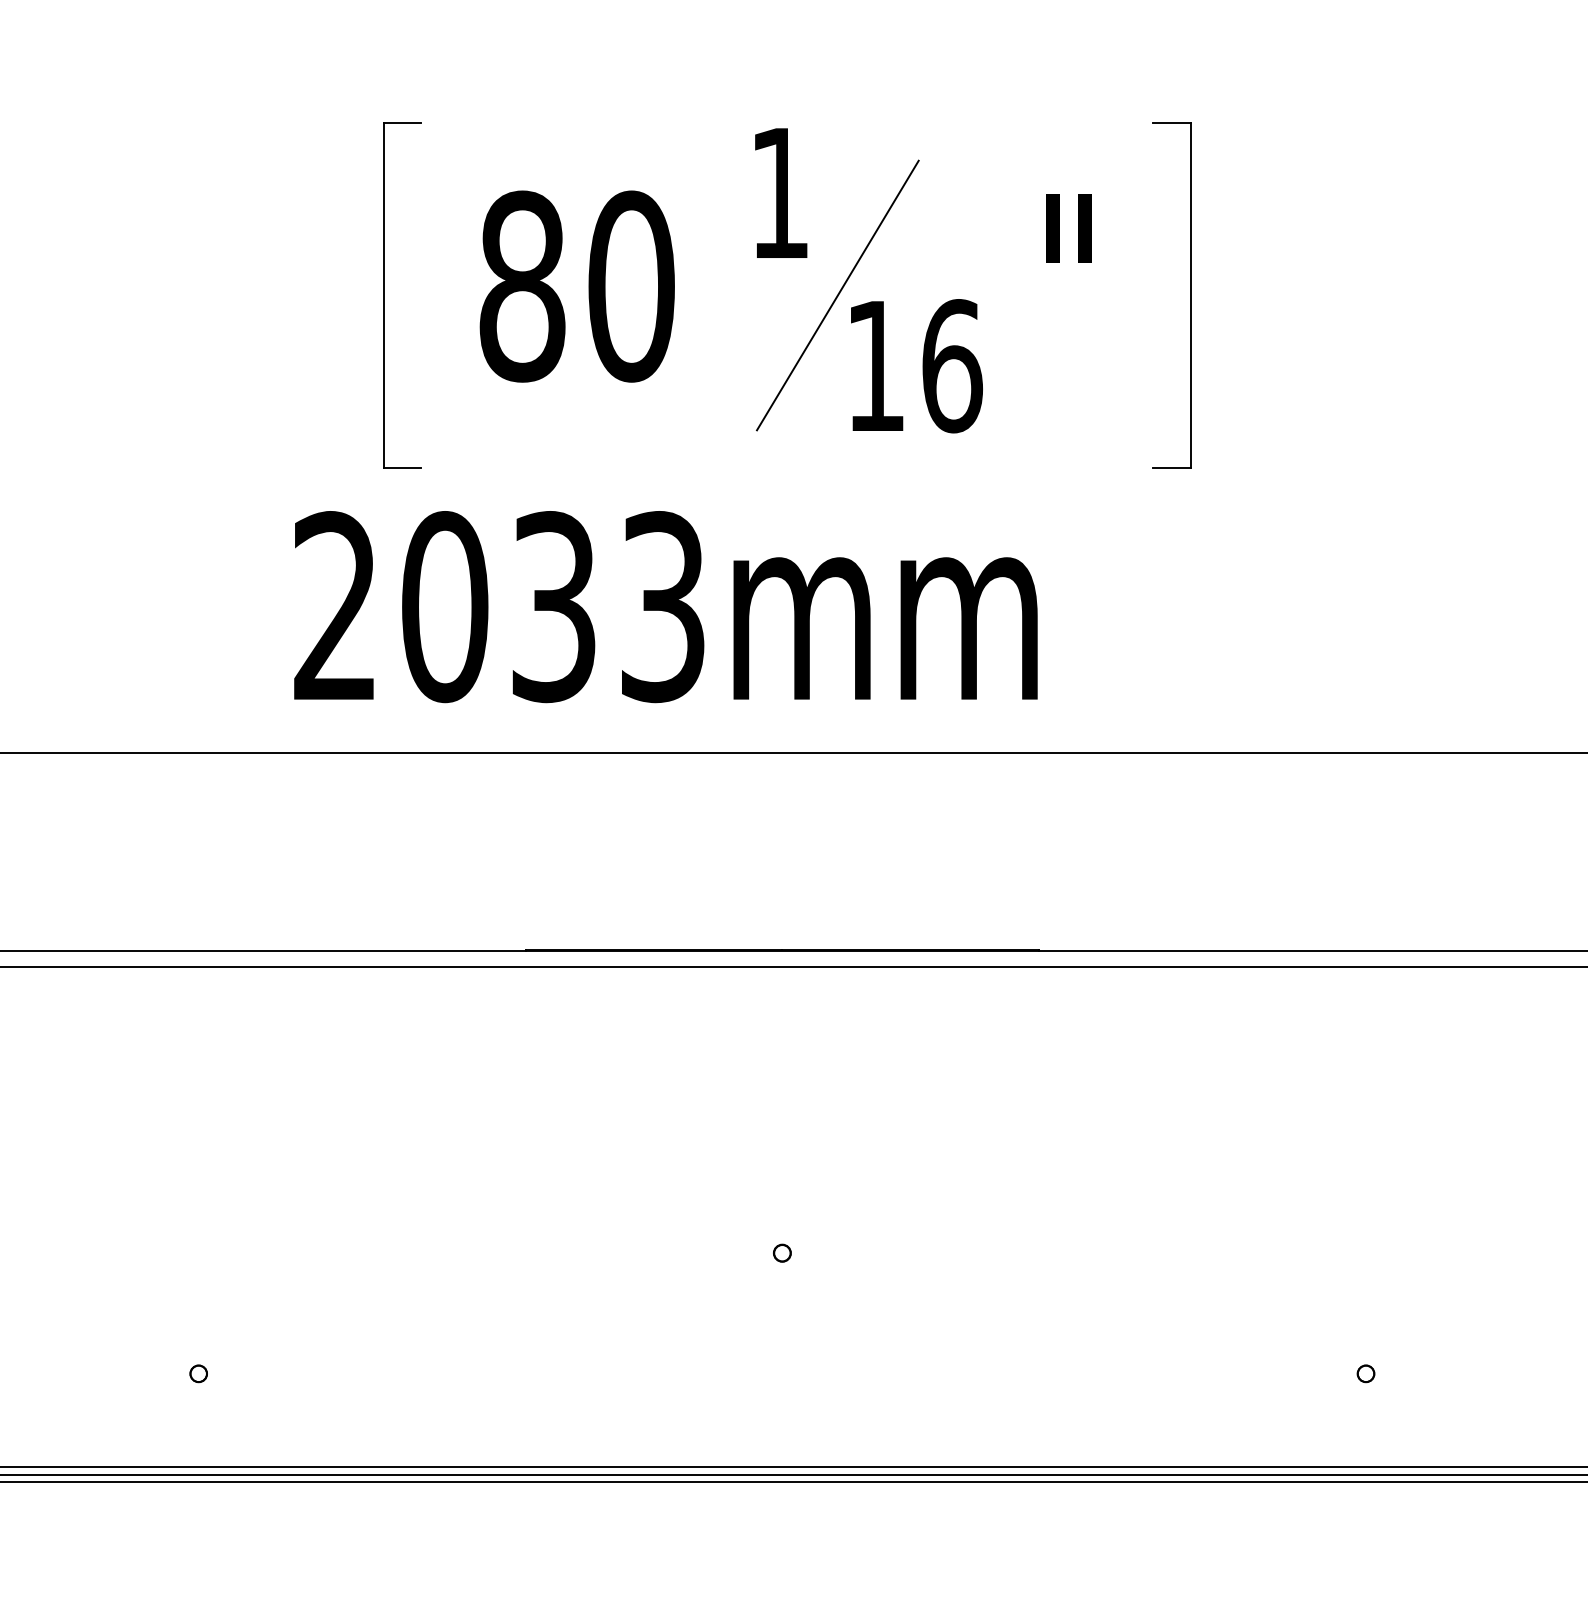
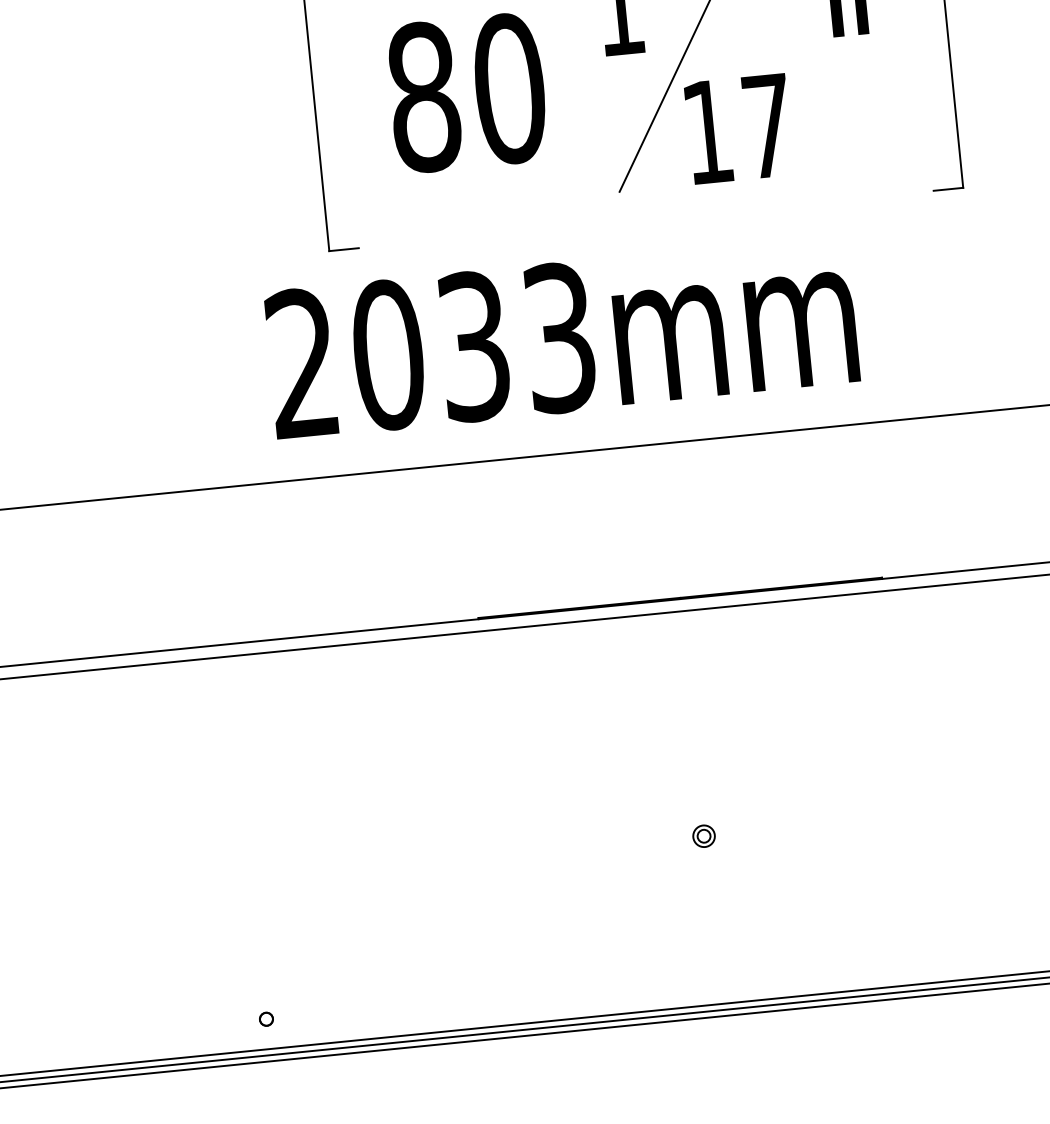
text: (952, 366) -> (768, 126), 16 -> 17
circle: (781, 1252) -> (703, 835), size x1.6
part: (198, 1373) -> (266, 1019), moved

